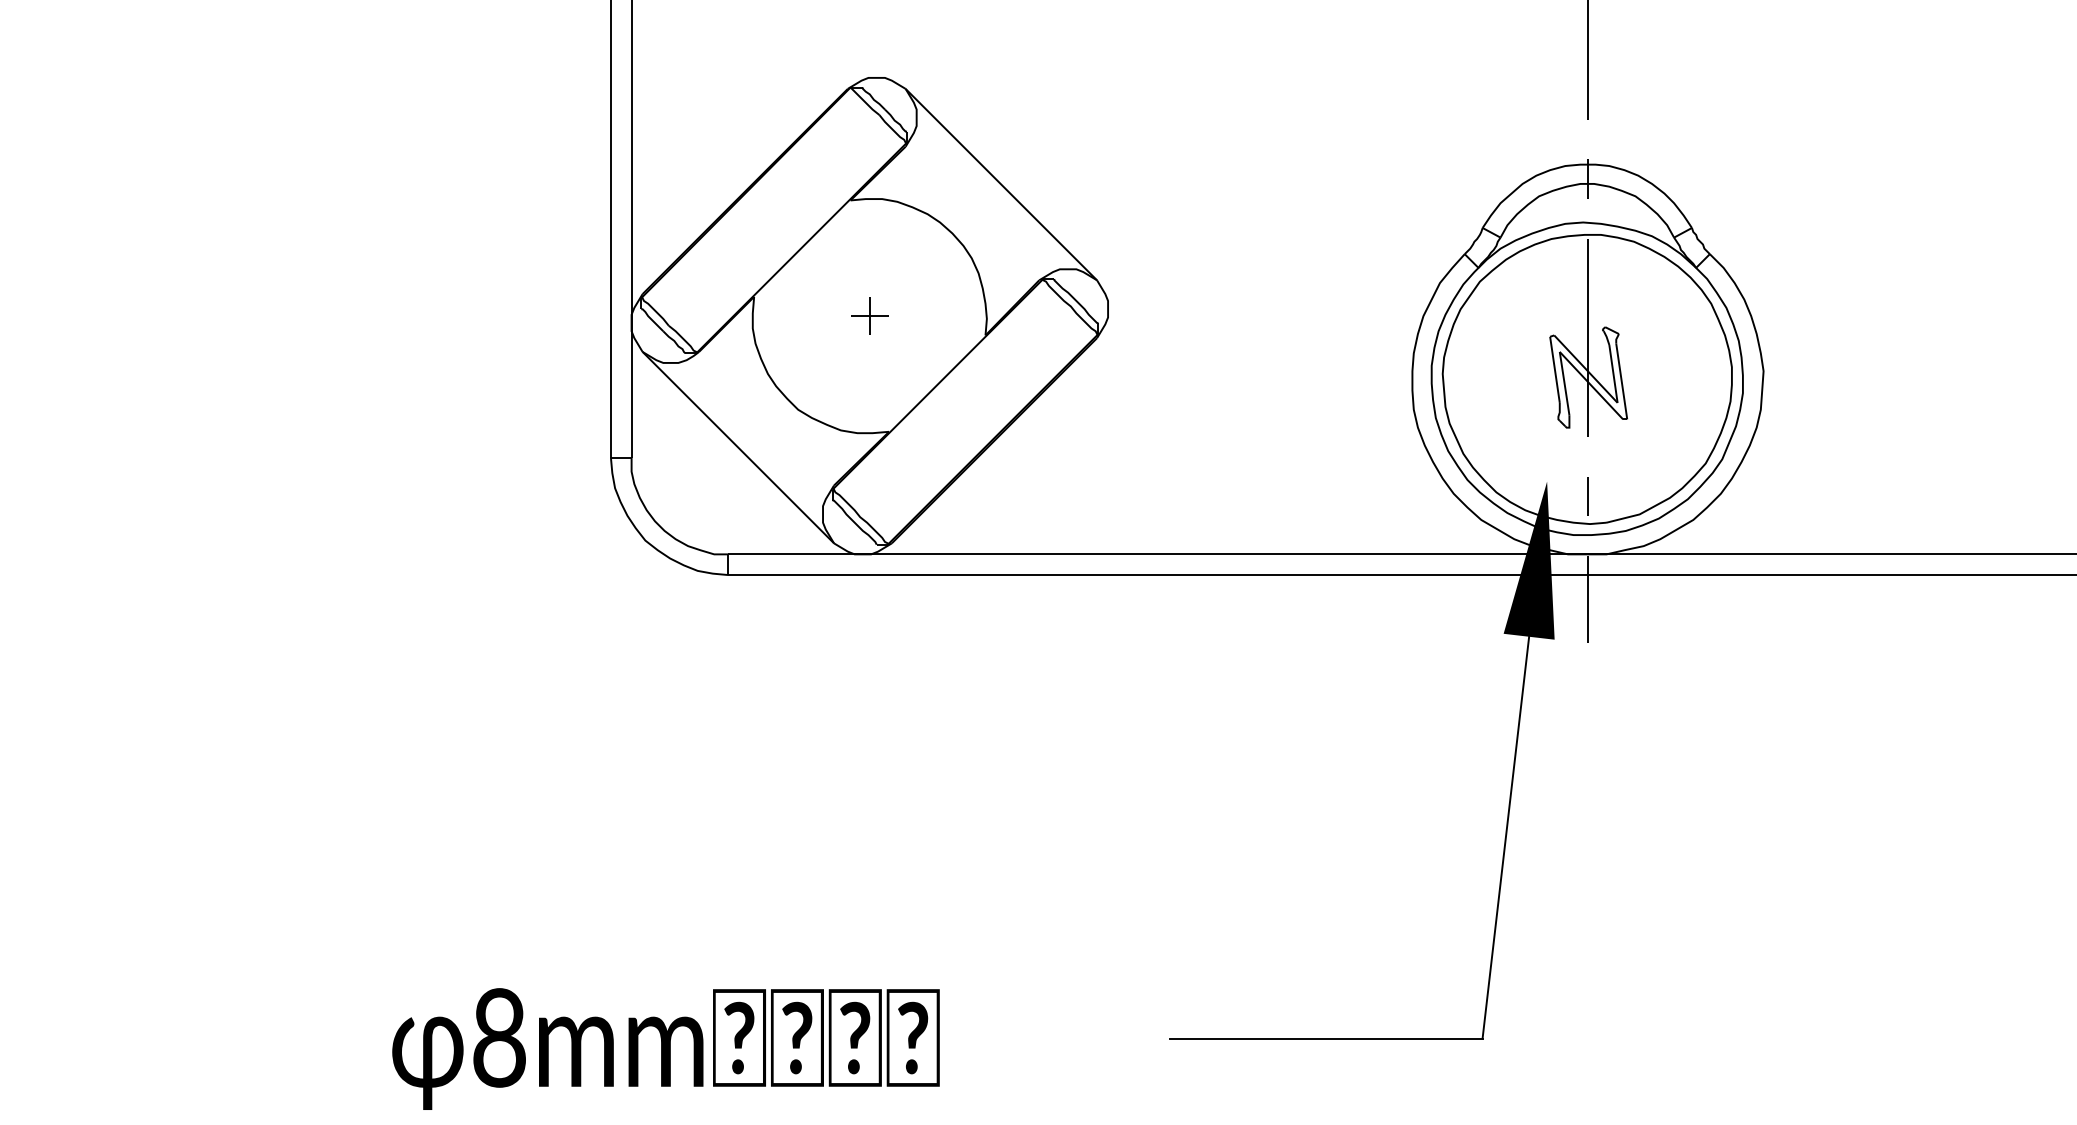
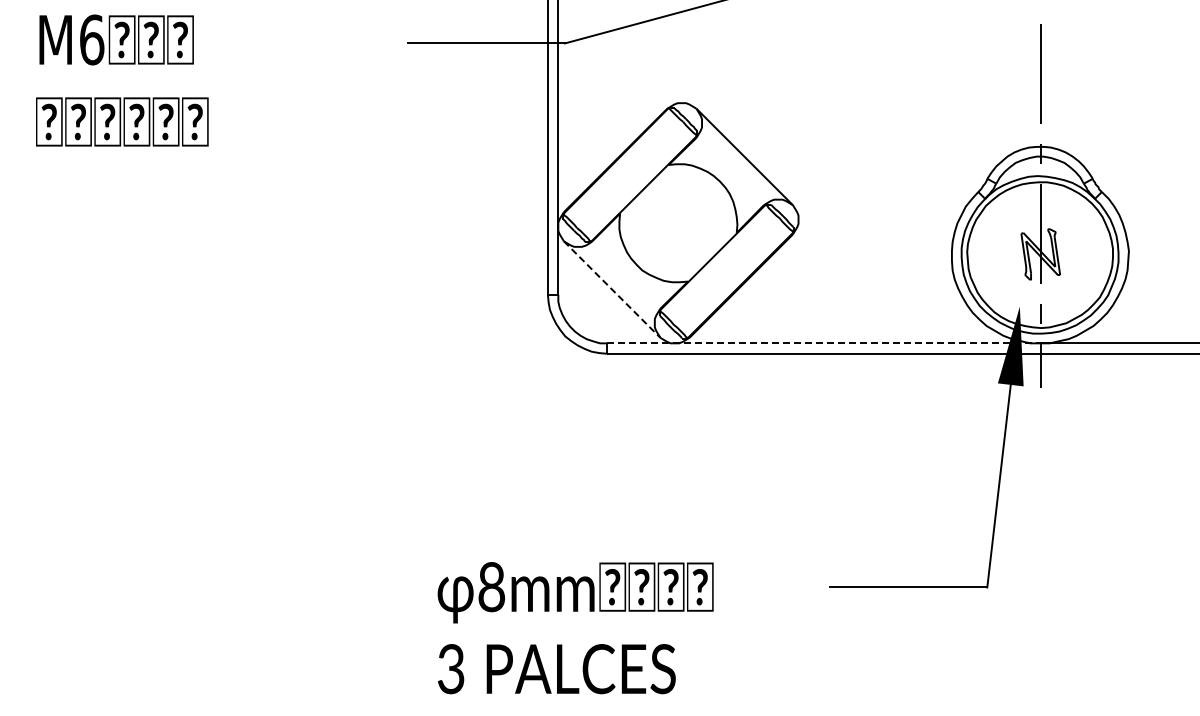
part: (869, 316) -> (678, 223), removed
line: (739, 447) -> (612, 289), solid -> dashed
line: (1157, 554) -> (823, 343), solid -> dashed

